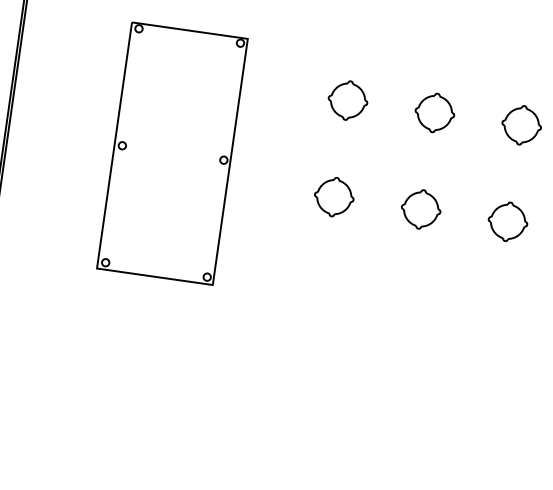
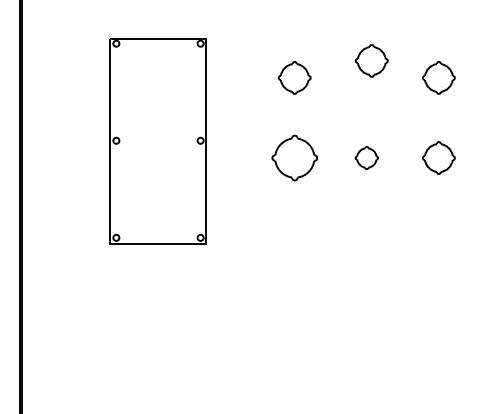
part: (434, 112) -> (371, 60), moved
part: (334, 196) -> (294, 157), size x1.4
part: (420, 208) -> (366, 157), size x0.7

